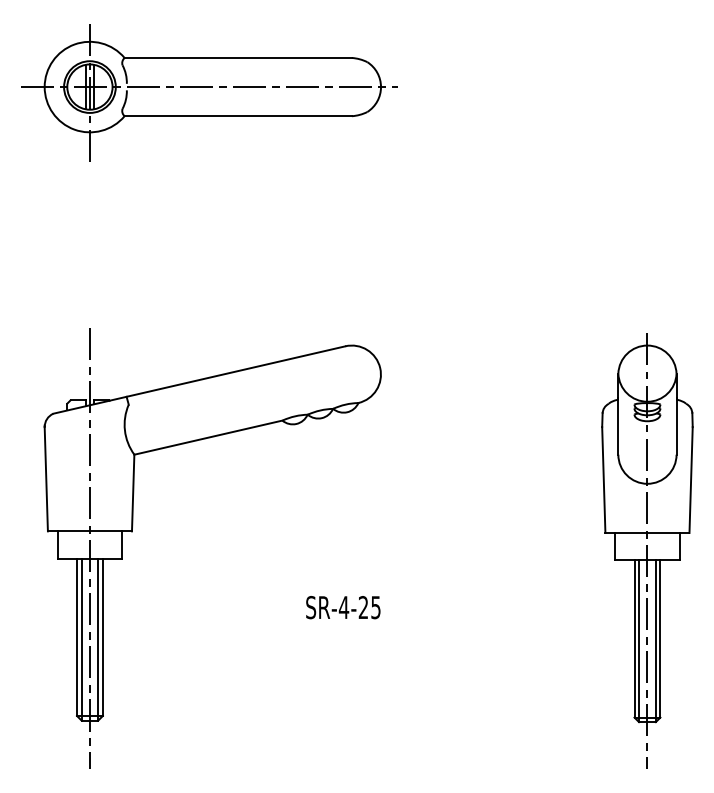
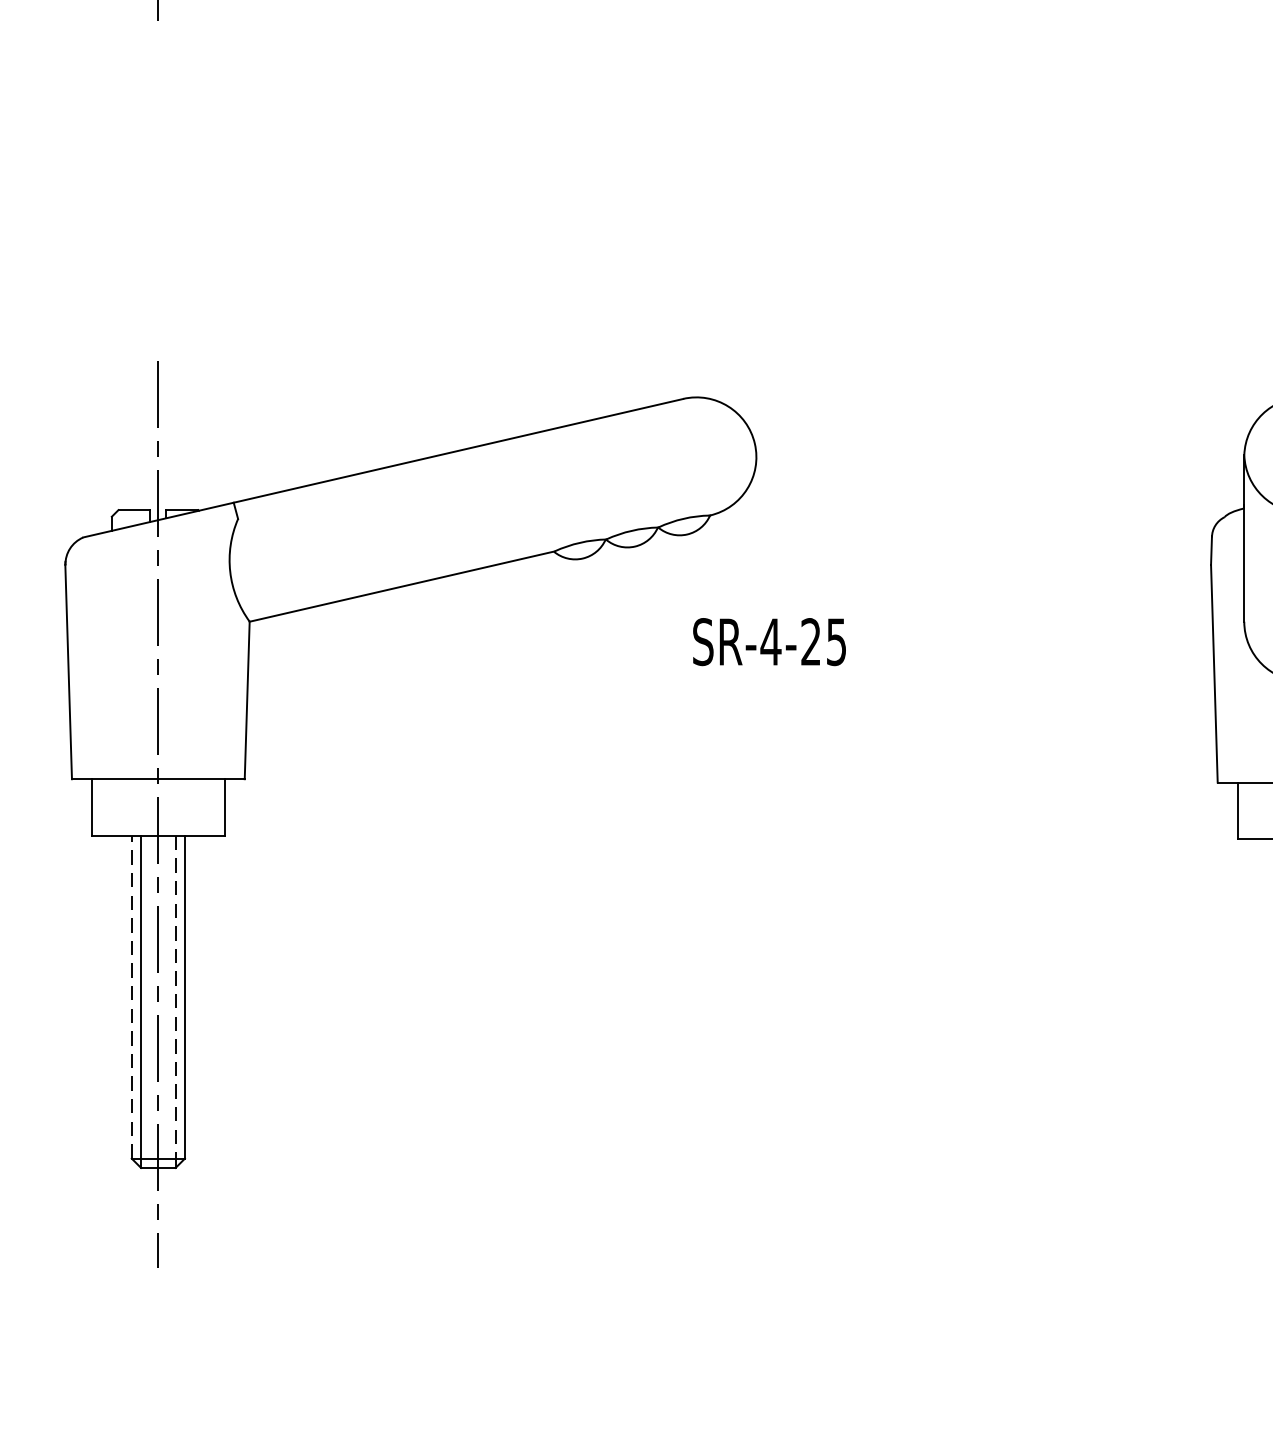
text: (343, 607) -> (769, 641), moved
line: (77, 637) -> (132, 997), solid -> dashed
line: (98, 639) -> (175, 1001), solid -> dashed

